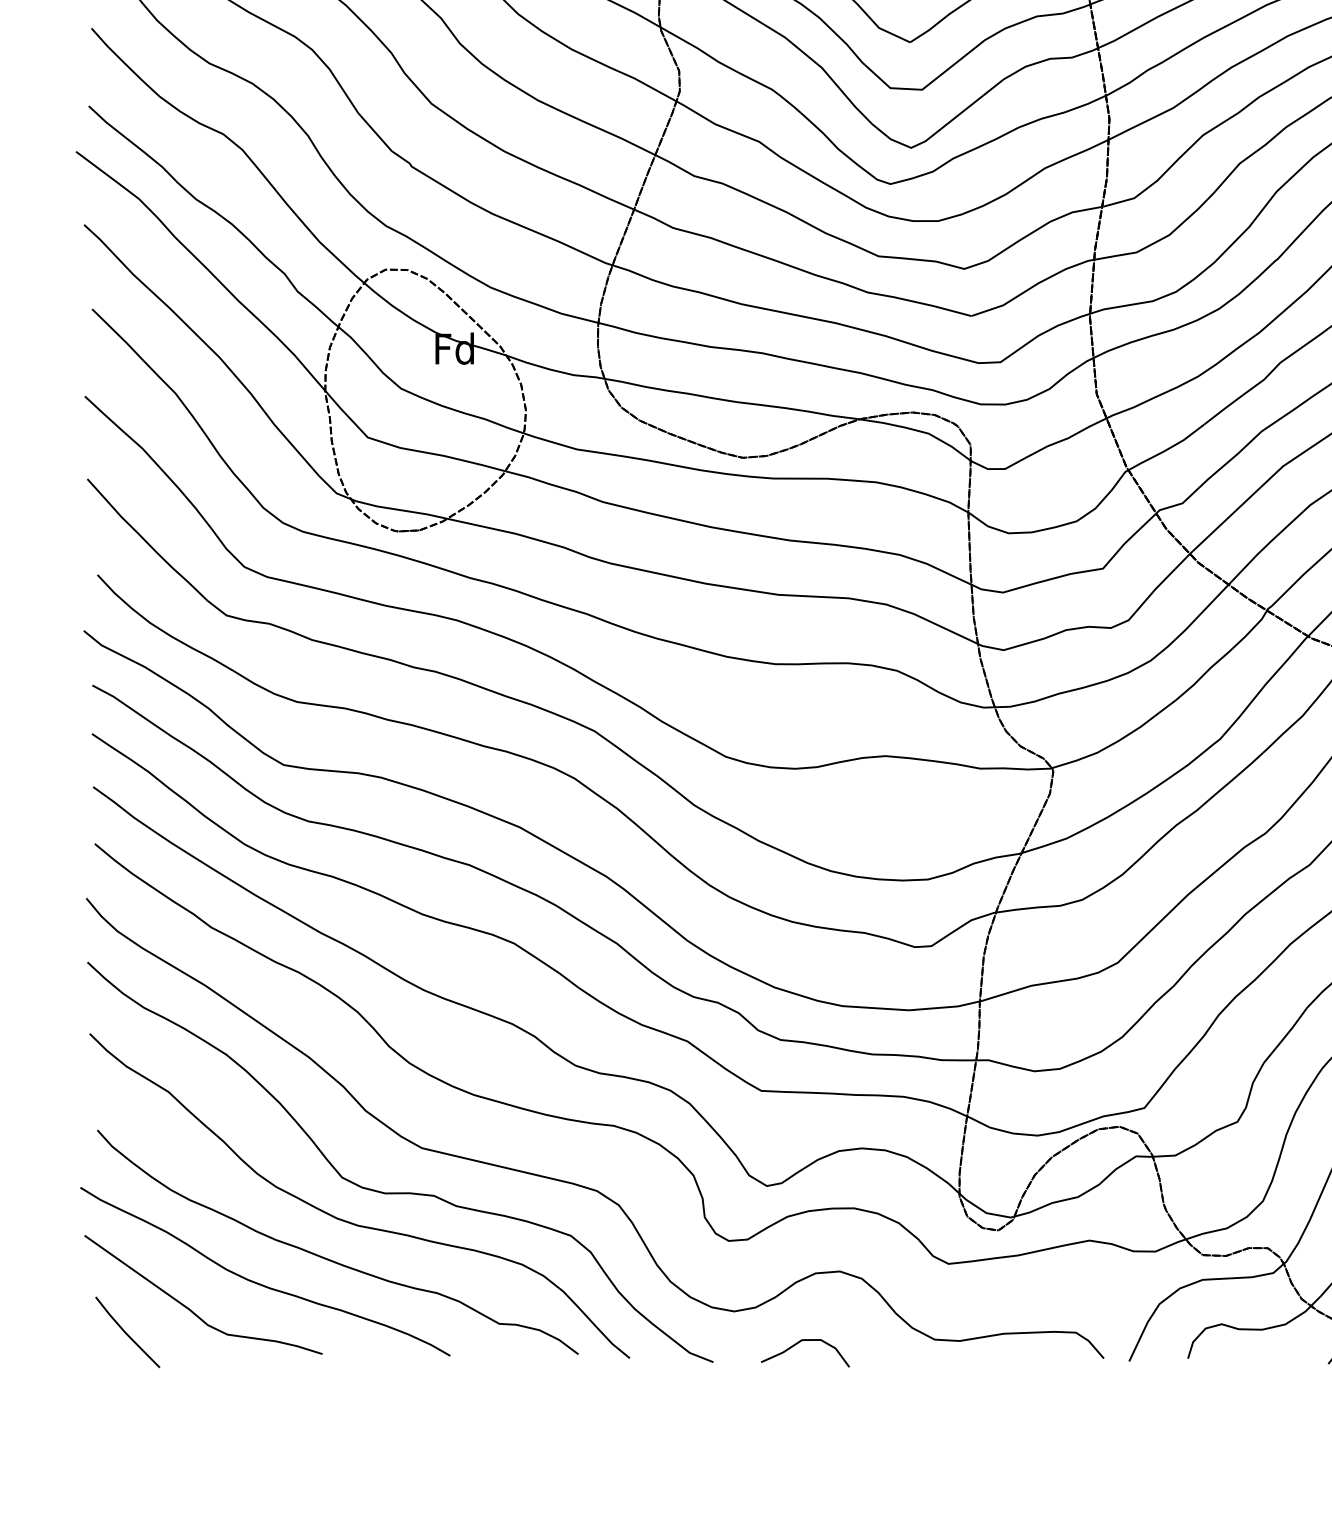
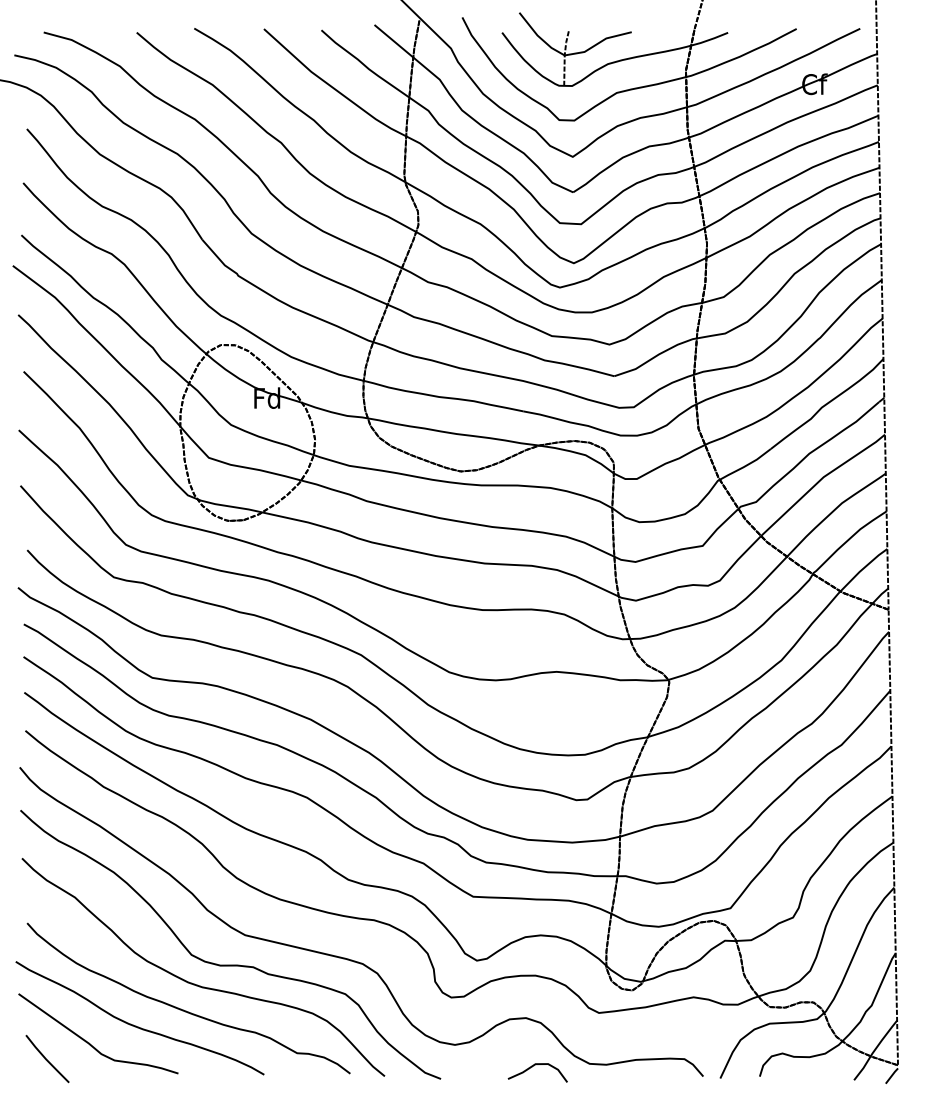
curve: (803, 1342) -> (536, 1065), moved

